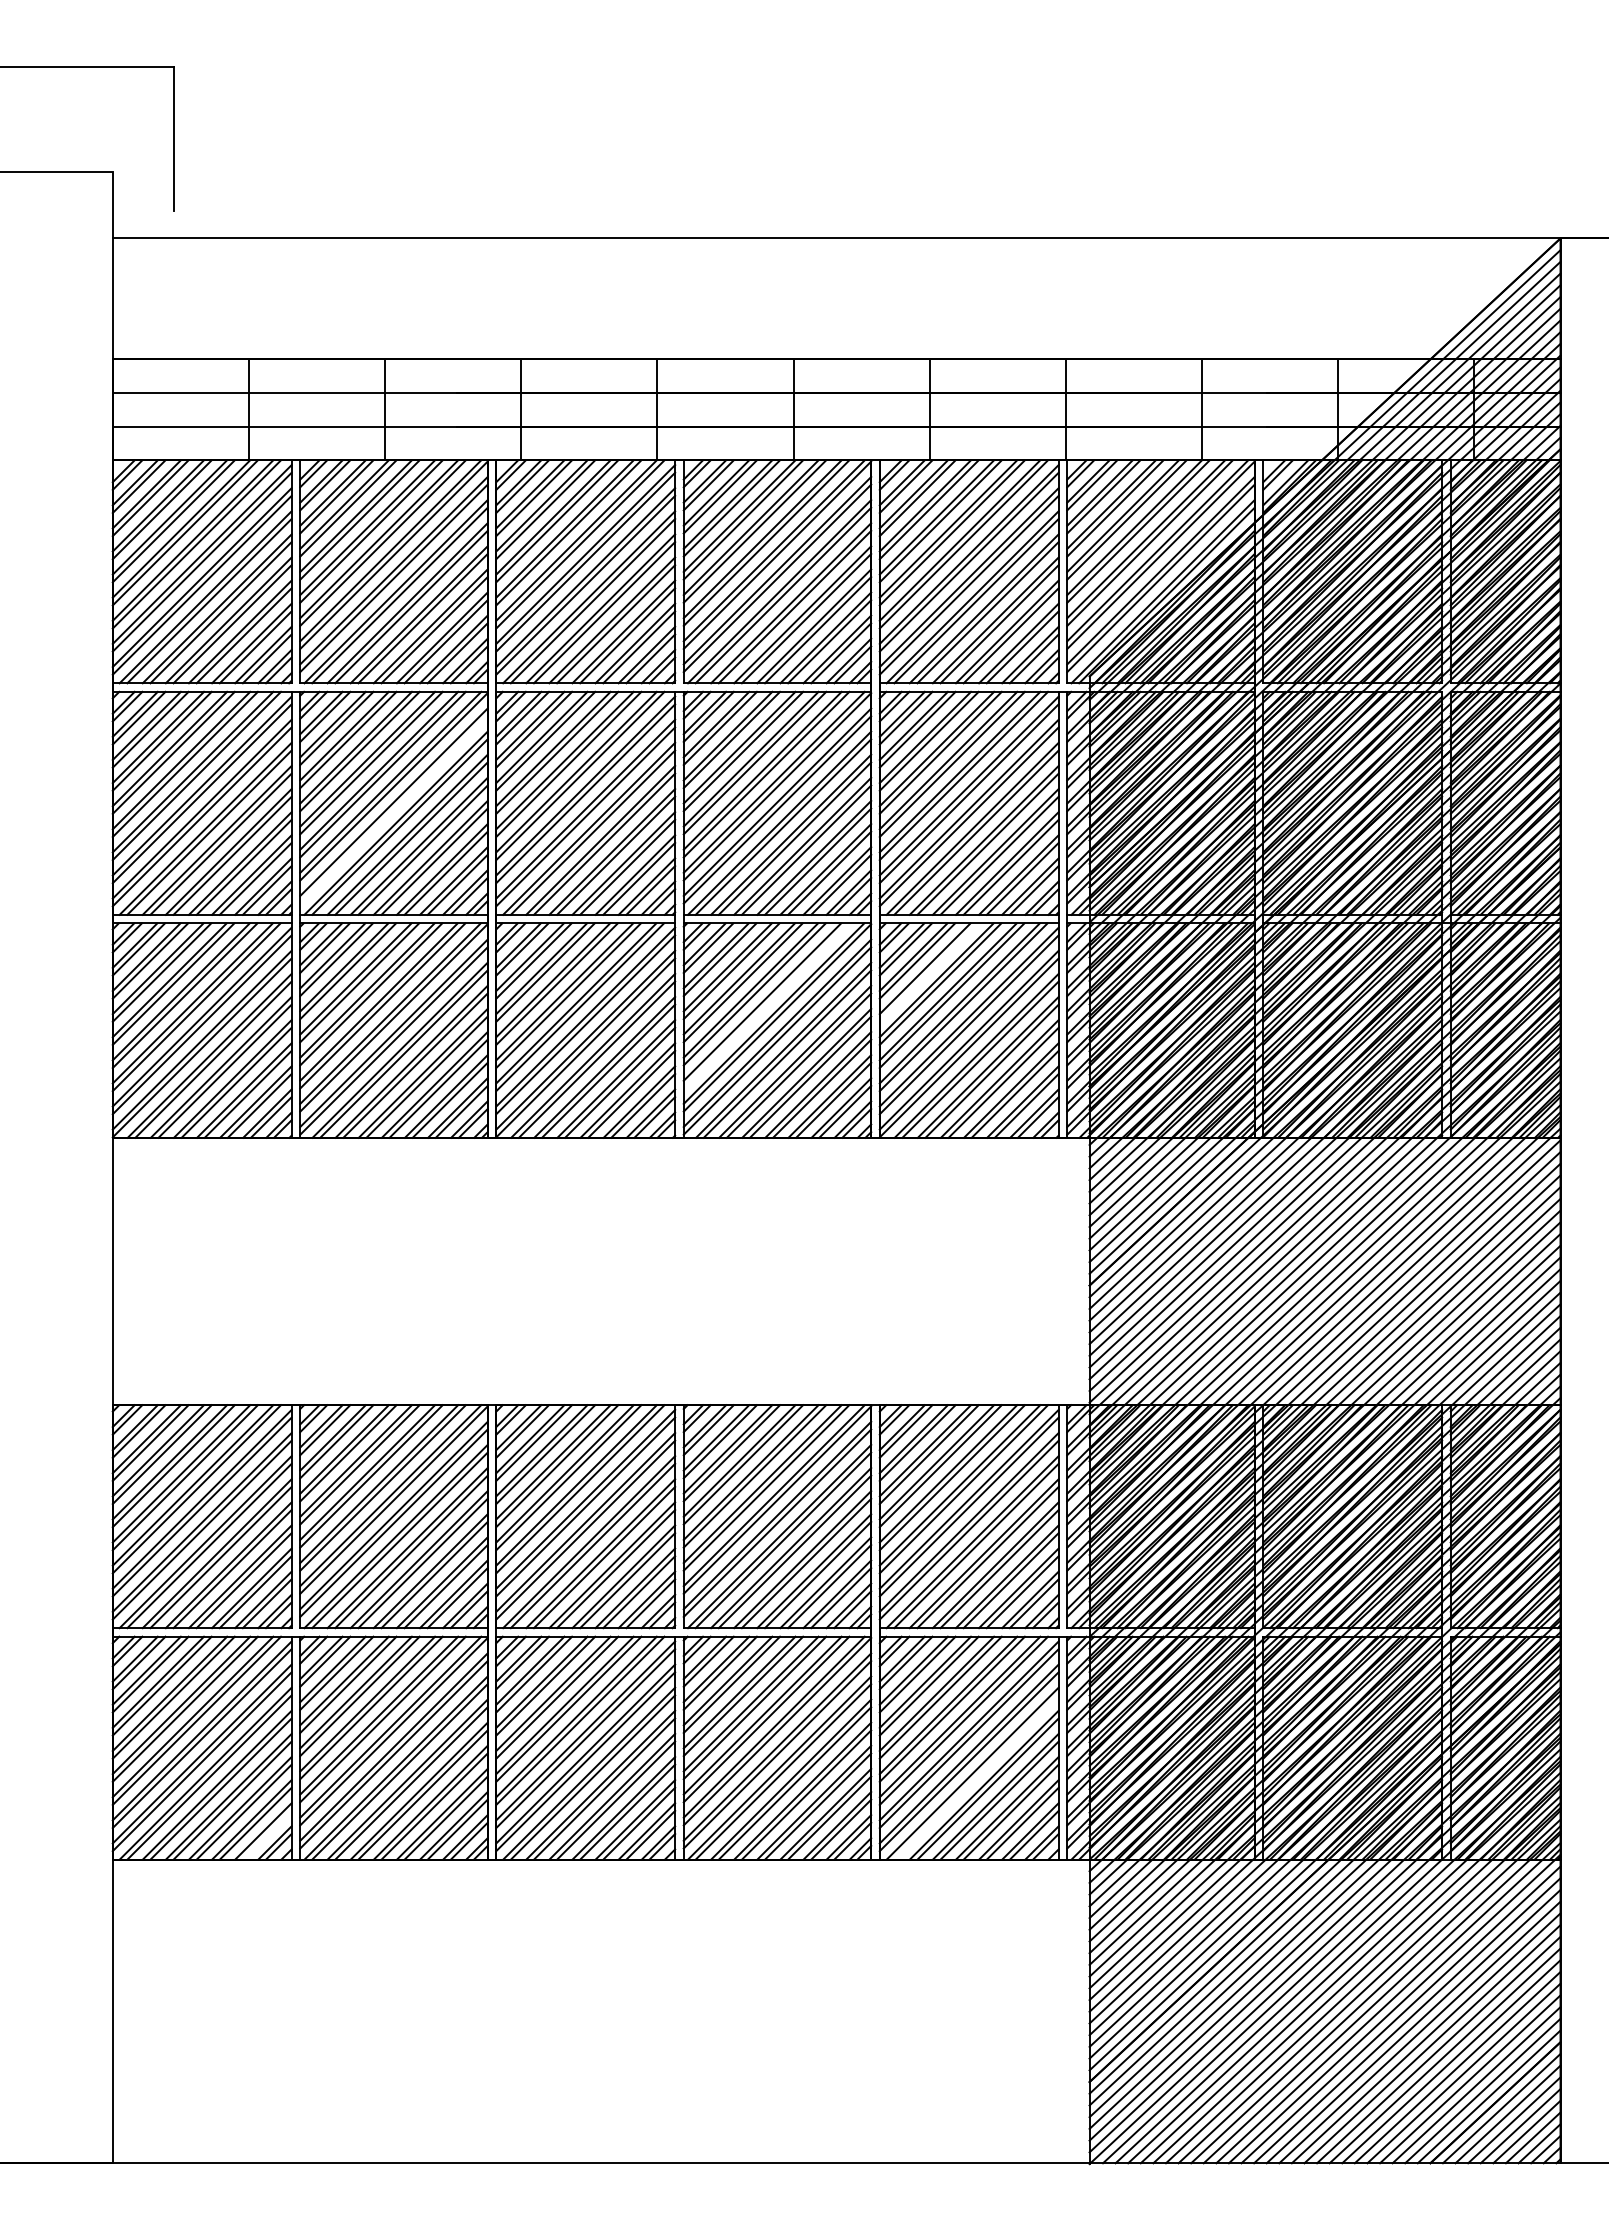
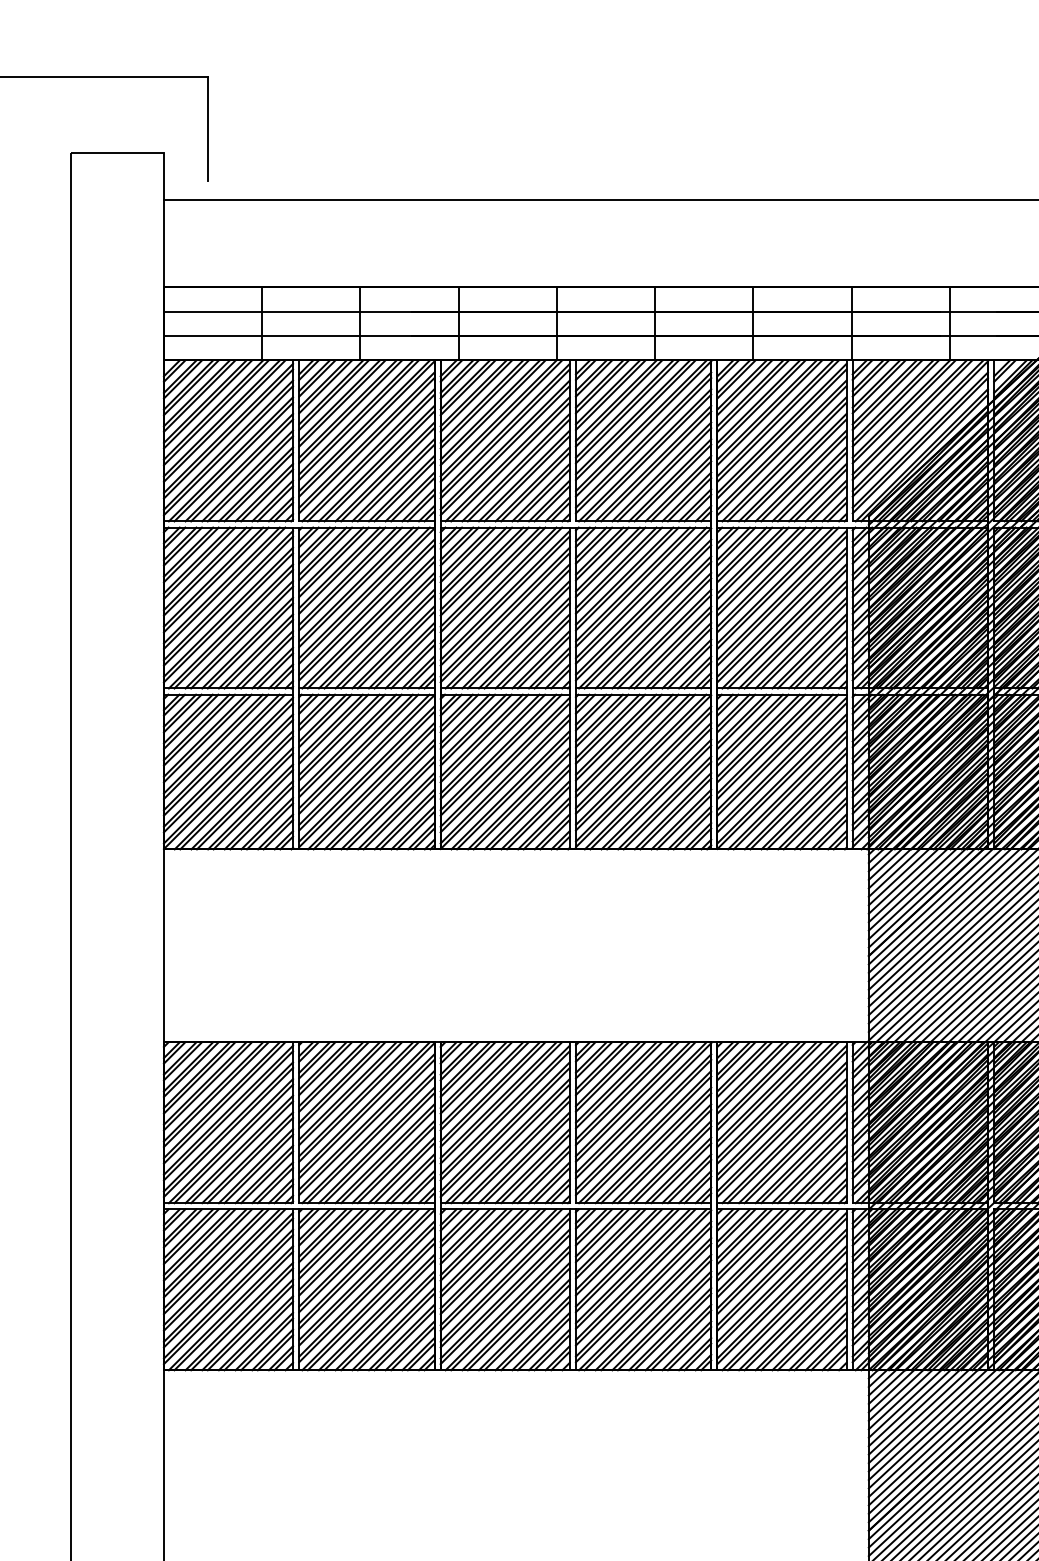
line: (393, 809) -> (366, 612), added
line: (928, 972) -> (752, 730), added
line: (765, 1005) -> (634, 753), added
line: (976, 1777) -> (787, 1310), added
line: (266, 1834) -> (274, 1352), added

